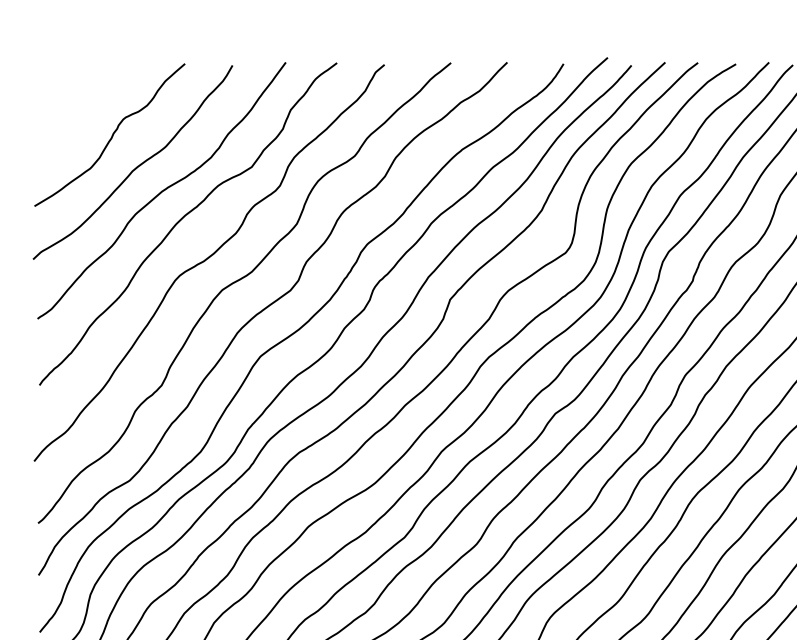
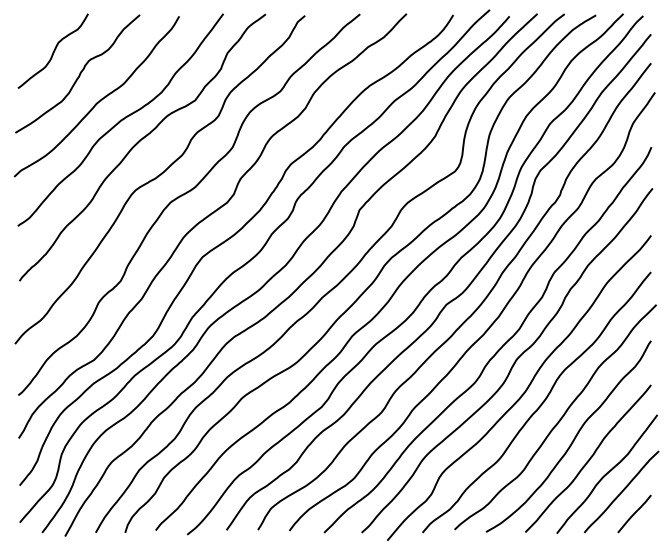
curve: (80, 106) -> (53, 50), added

